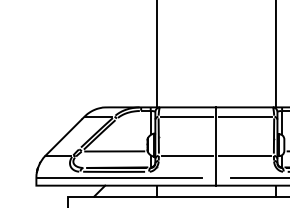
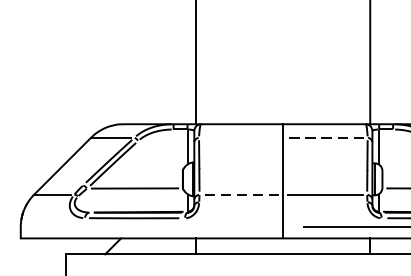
line: (187, 116) -> (241, 137), removed
line: (244, 116) -> (324, 137), solid -> dashed
line: (187, 155) -> (241, 194), solid -> dashed
line: (119, 177) -> (142, 226), removed

